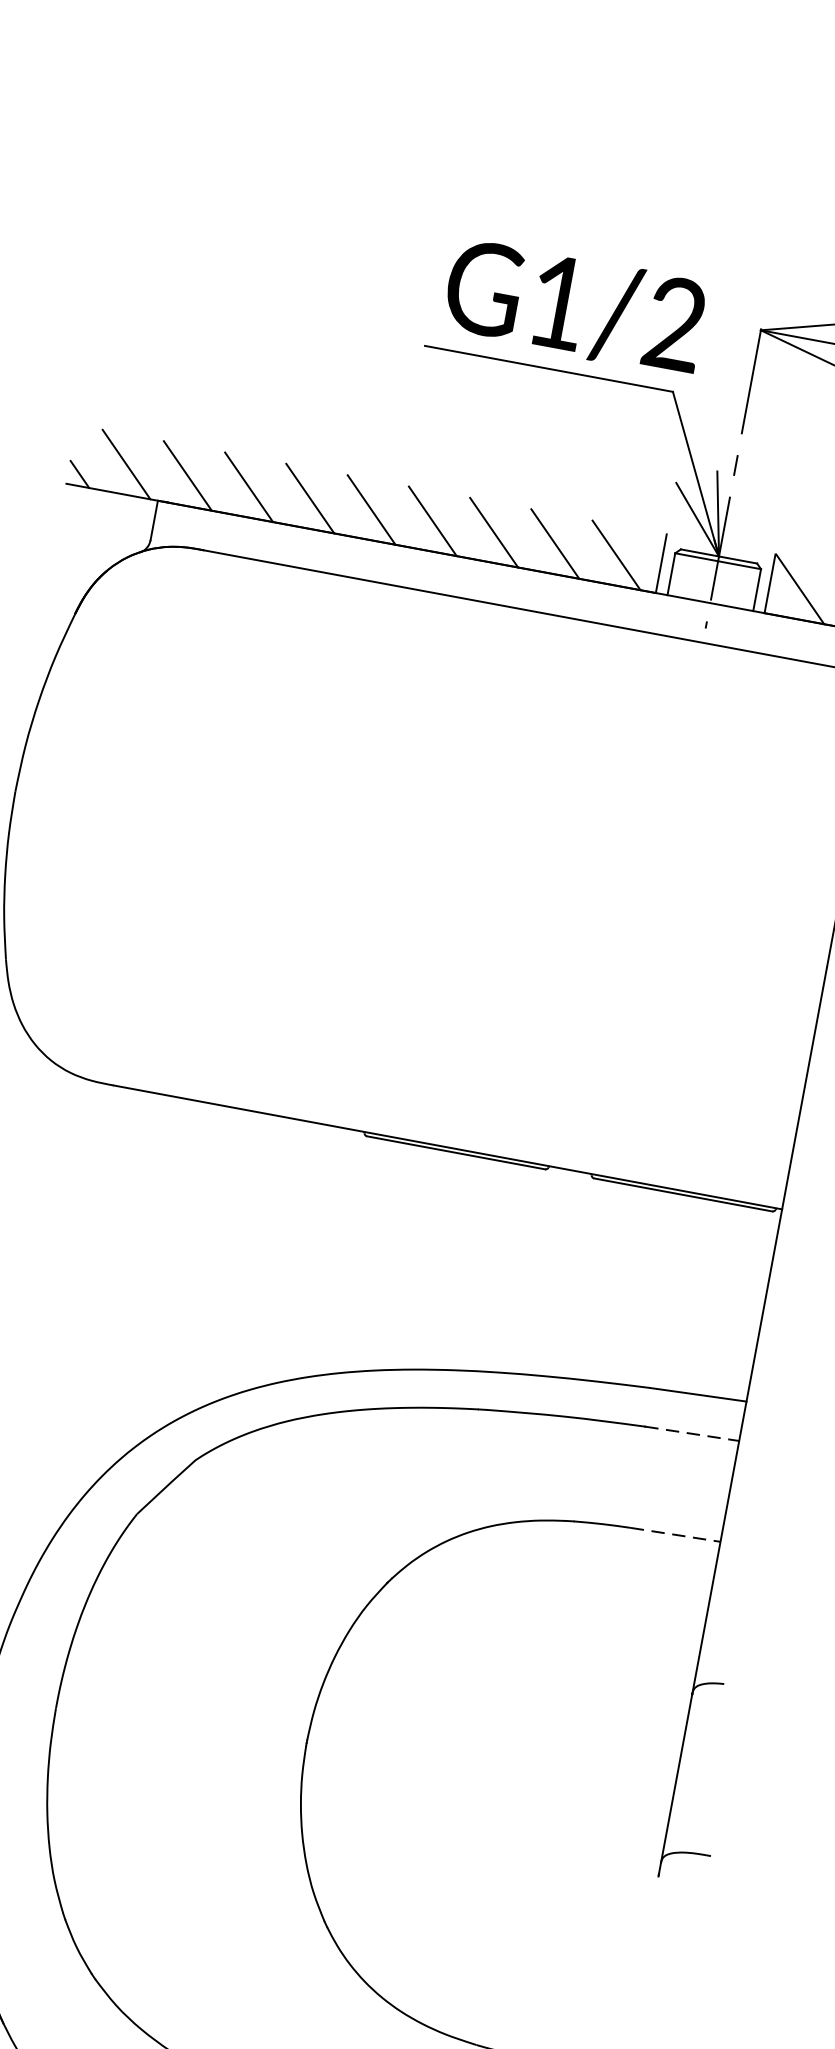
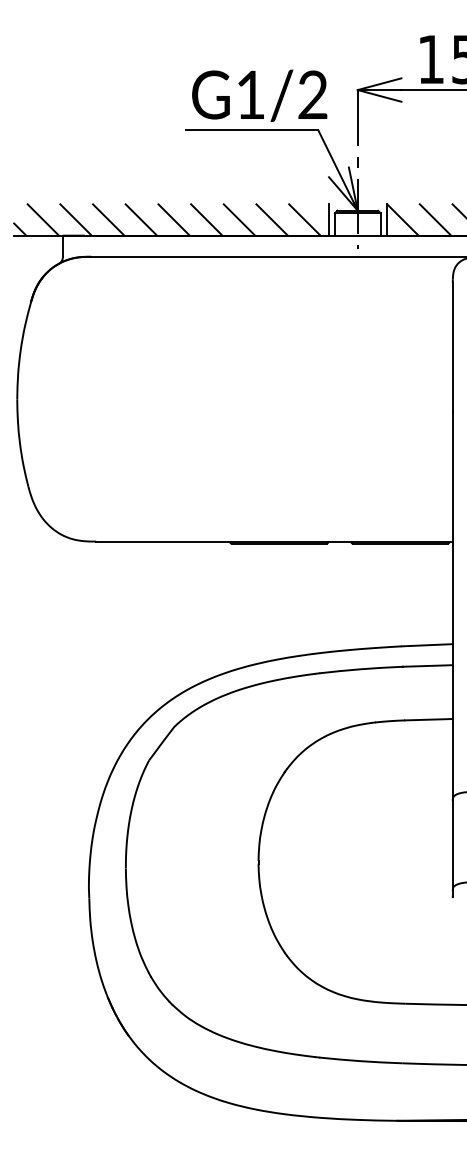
line: (691, 1432) -> (427, 665), dashed -> solid
line: (674, 1534) -> (428, 719), dashed -> solid

